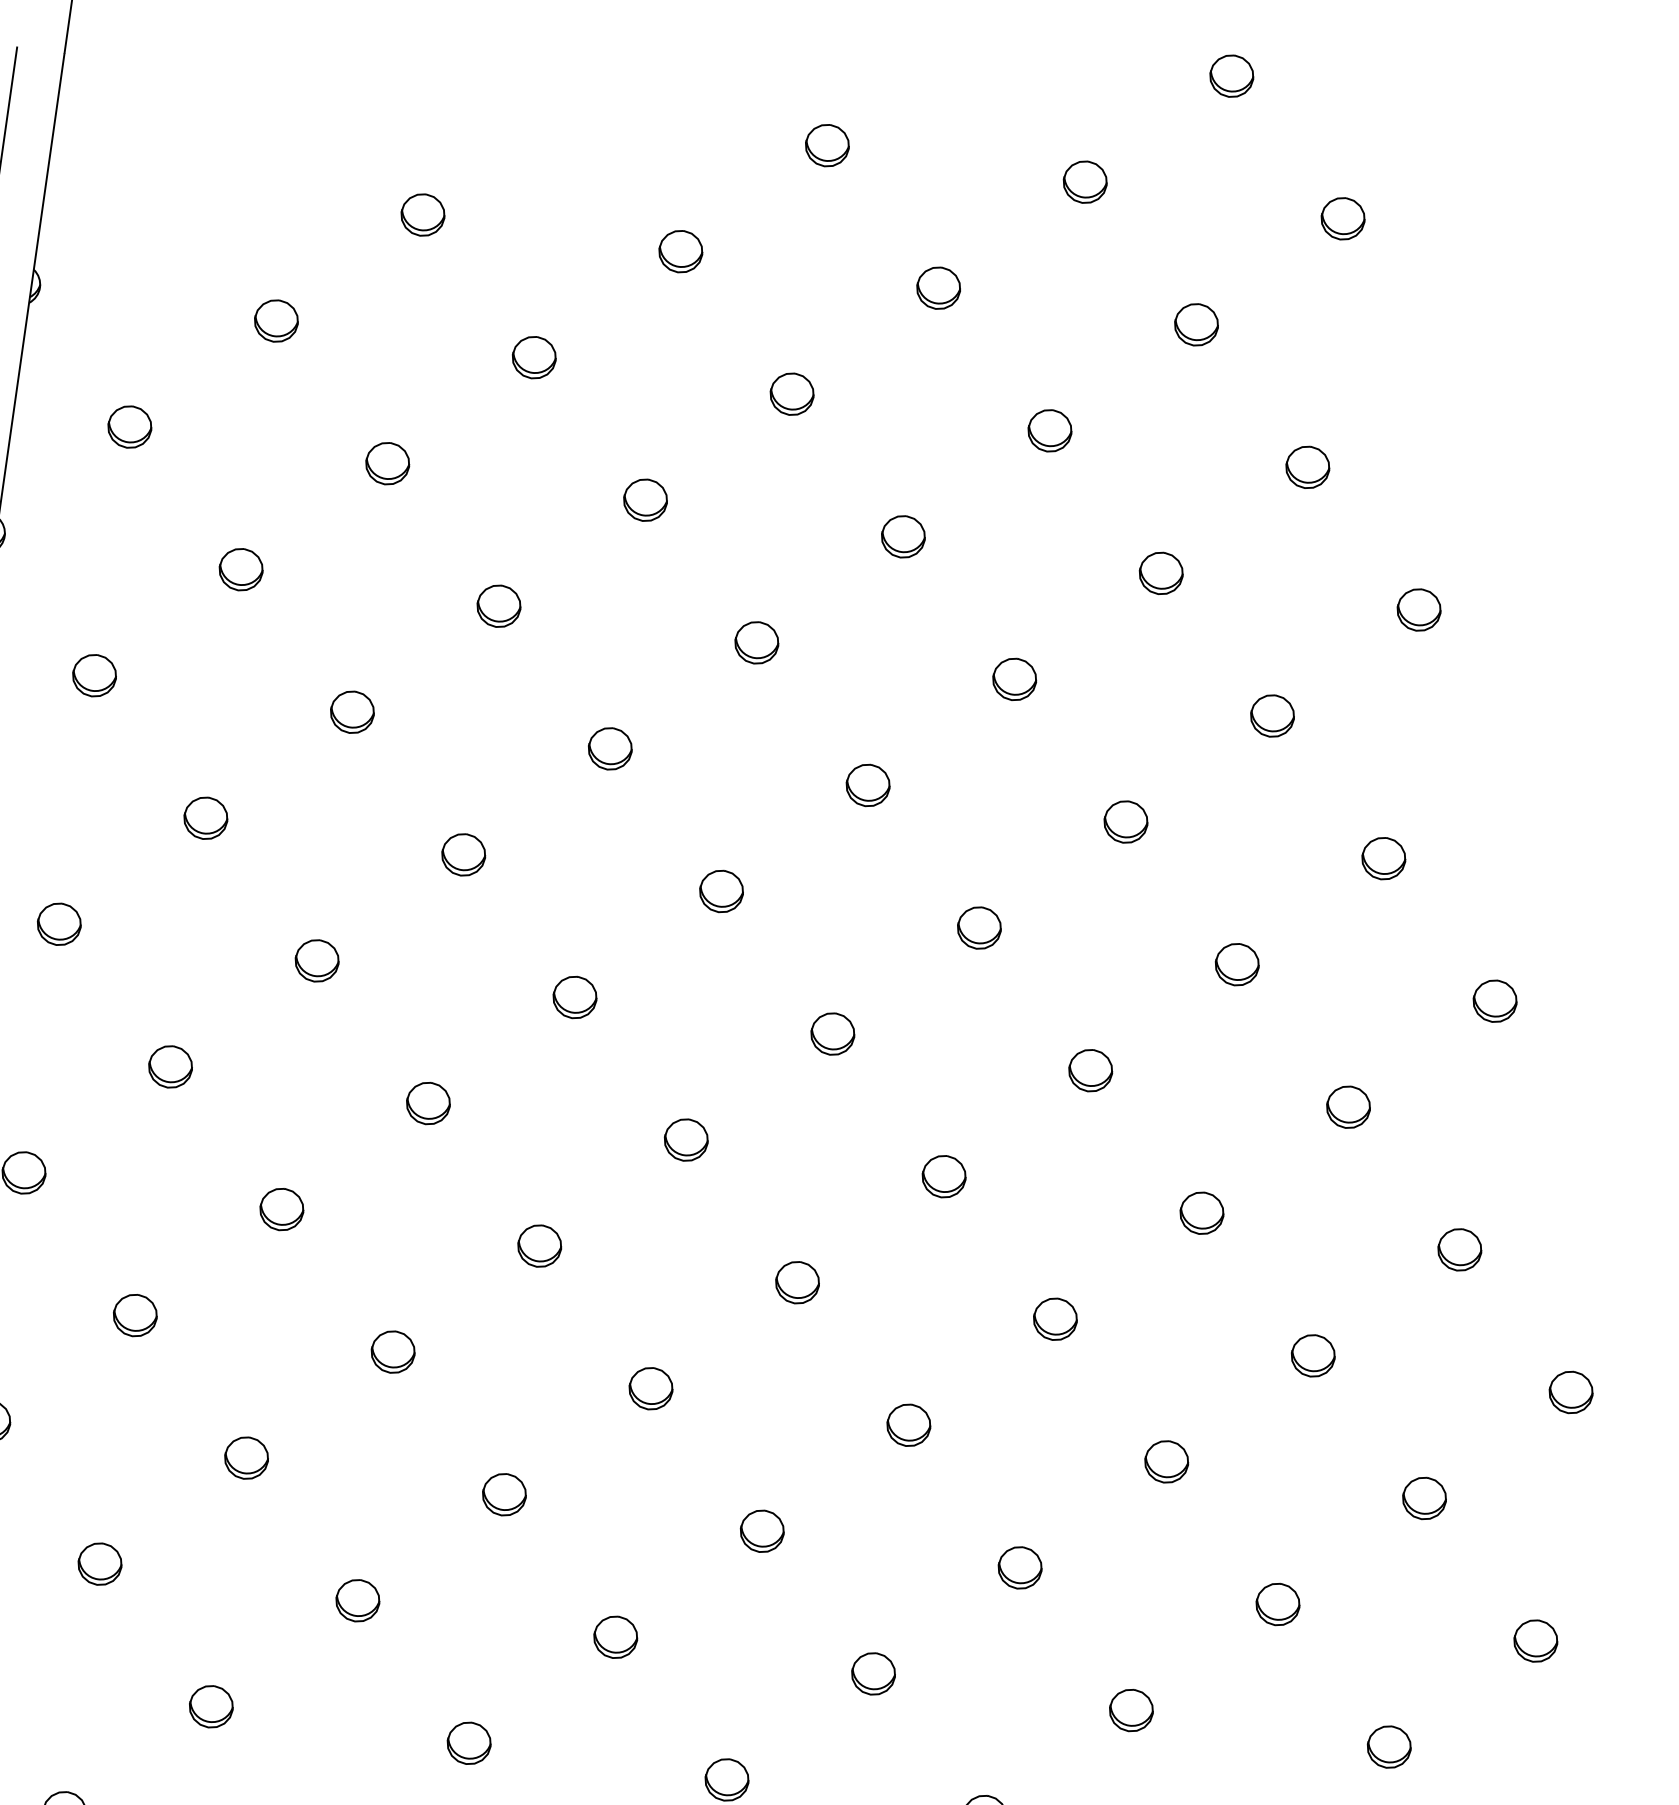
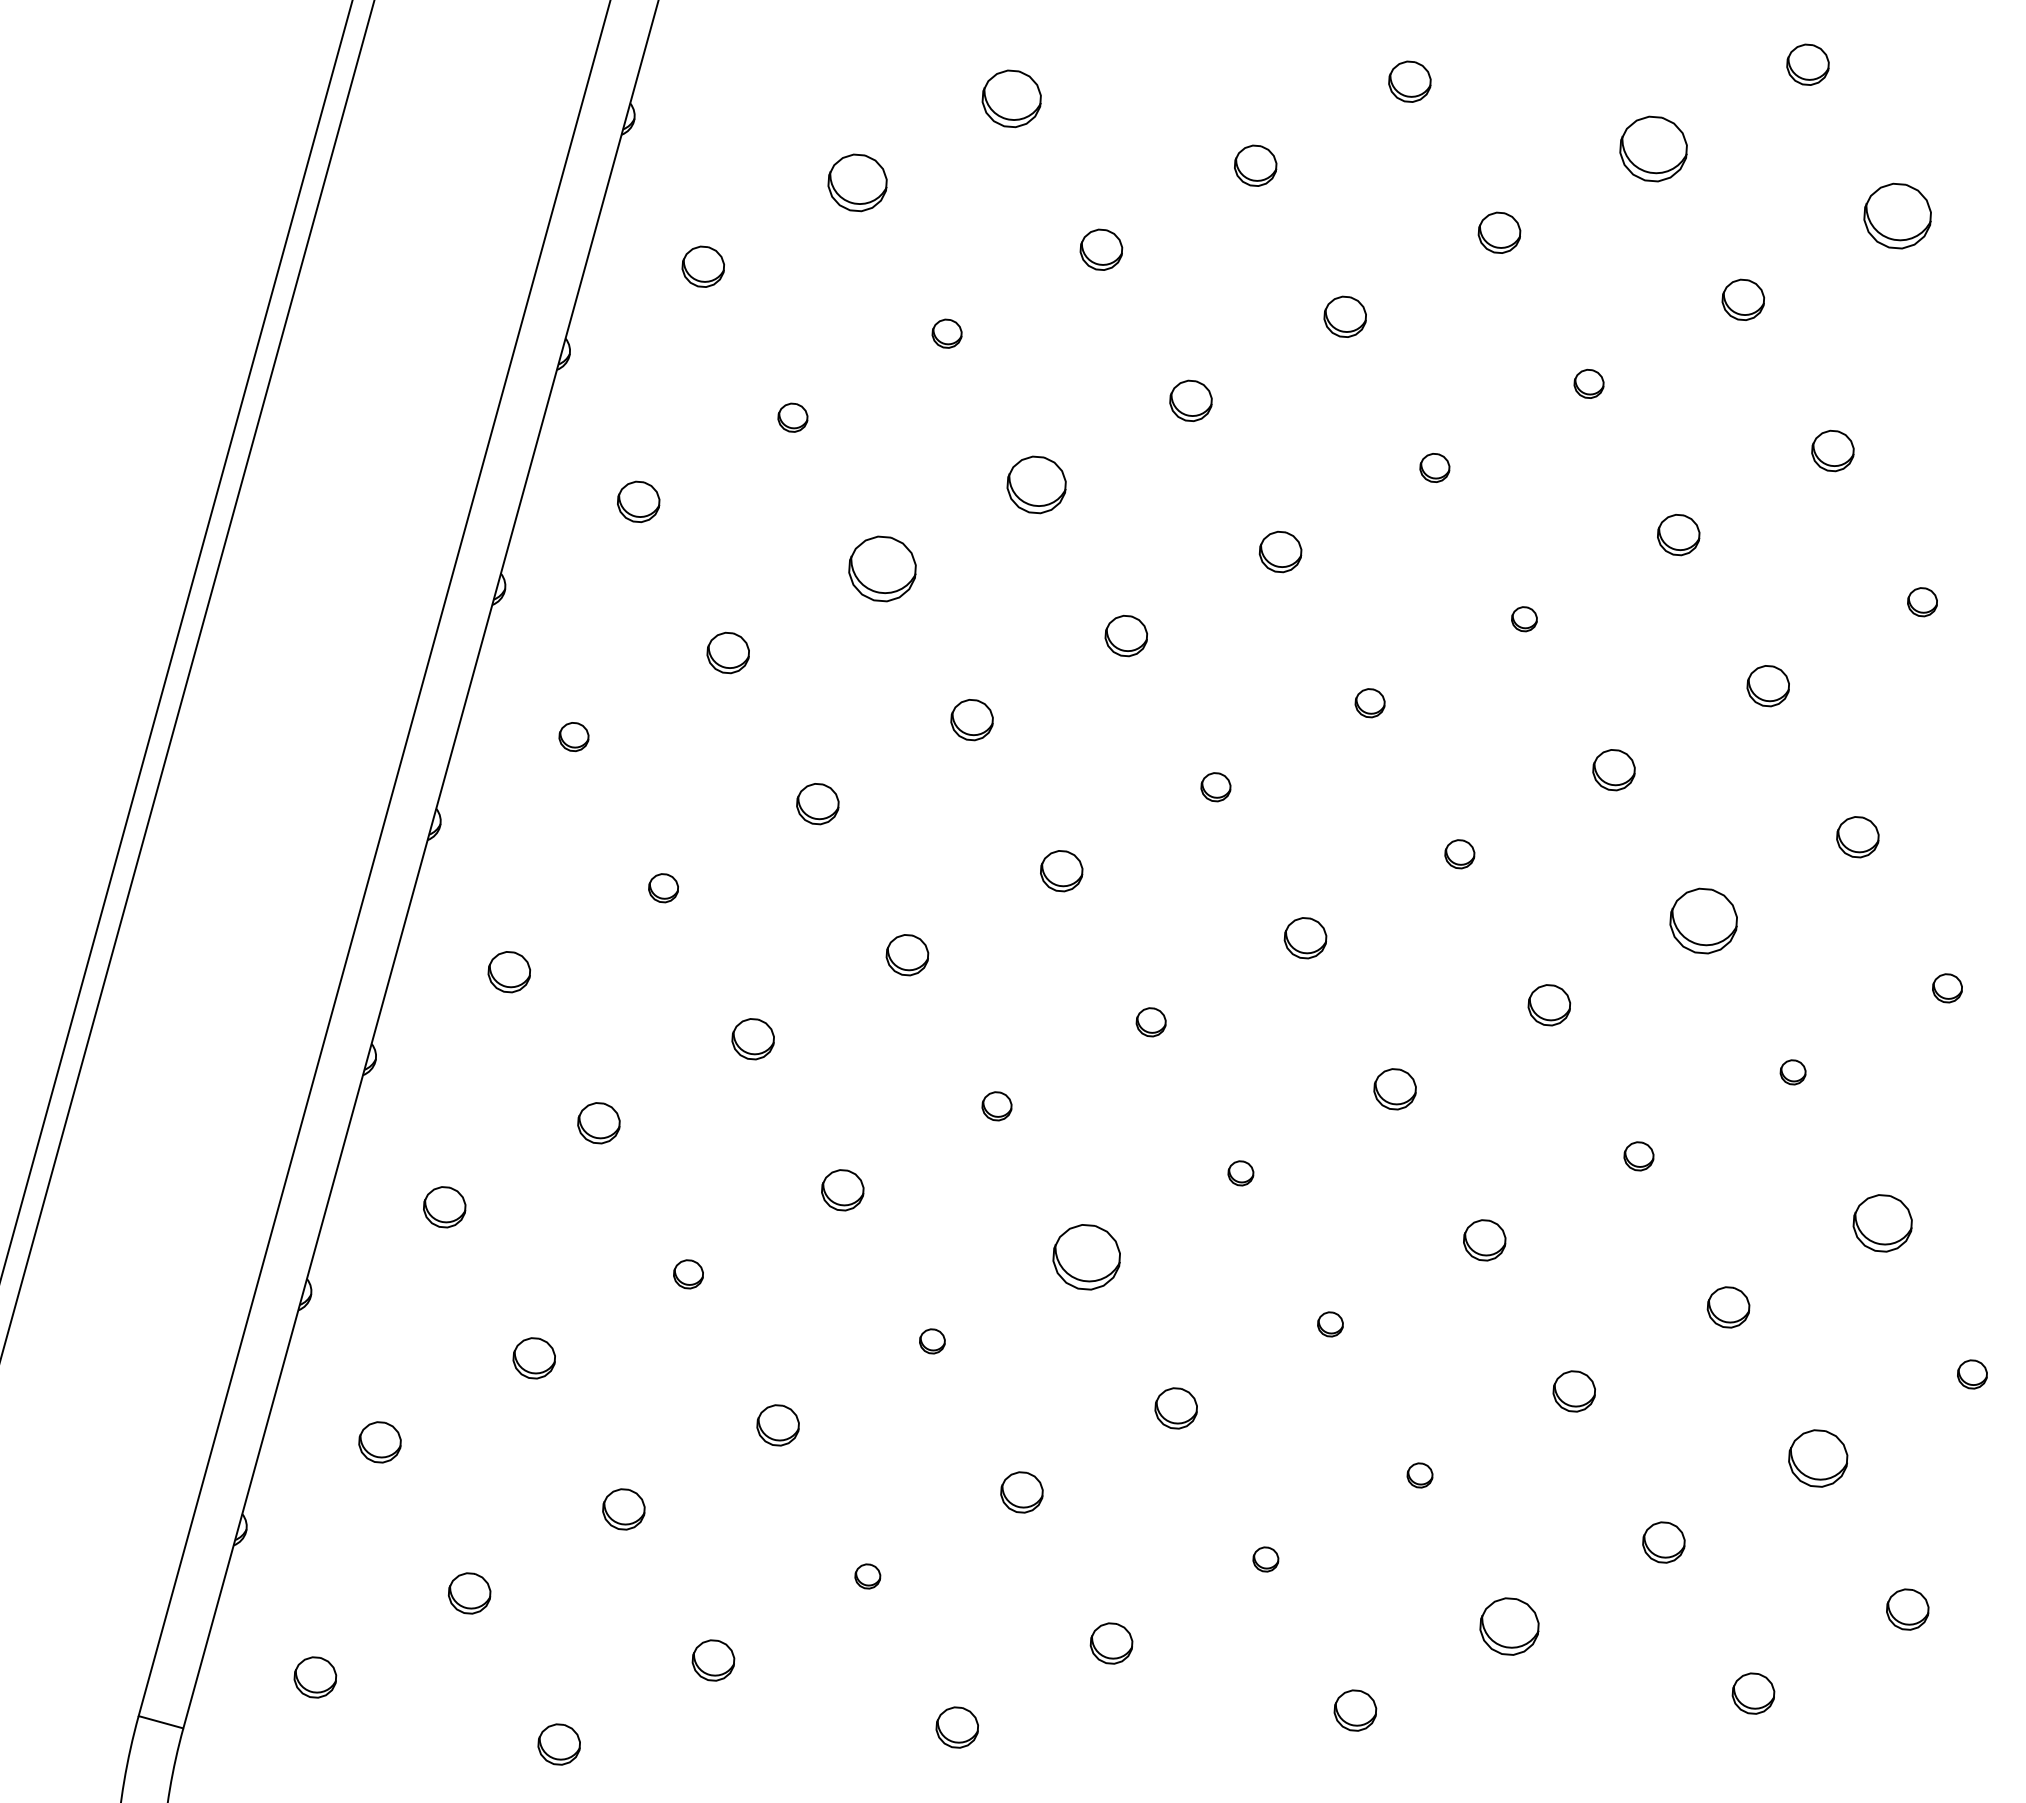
part: (1084, 181) -> (1653, 148), size x1.6
part: (422, 214) -> (1011, 98), size x1.4
part: (1342, 218) -> (1897, 215), size x1.6
part: (276, 320) -> (857, 182), size x1.4
part: (1049, 430) -> (1588, 383), size x0.7
part: (386, 463) -> (946, 333), size x0.7
part: (902, 536) -> (1434, 467), size x0.7
part: (240, 569) -> (792, 417), size x0.7
part: (498, 605) -> (1036, 484), size x1.4
part: (1419, 610) -> (1922, 602), size x0.7
part: (1014, 679) -> (1524, 619), size x0.6
part: (352, 711) -> (882, 568), size x1.6
part: (867, 785) -> (1369, 703), size x0.7
part: (721, 891) -> (1215, 787), size x0.7
part: (58, 923) -> (573, 736), size x0.7
part: (979, 928) -> (1459, 854), size x0.7
part: (1237, 964) -> (1703, 921), size x1.6
part: (1495, 1001) -> (1947, 988), size x0.7
part: (170, 1067) -> (663, 888), size x0.7
part: (1347, 1107) -> (1792, 1072), size x0.6
part: (685, 1140) -> (1150, 1022), size x0.7
part: (1201, 1213) -> (1638, 1156), size x0.7
part: (539, 1246) -> (996, 1106), size x0.7
part: (1459, 1249) -> (1882, 1223), size x1.4
part: (797, 1282) -> (1240, 1173), size x0.6
part: (650, 1388) -> (1086, 1257), size x1.6
part: (1571, 1392) -> (1972, 1374), size x0.7
part: (908, 1425) -> (1330, 1324), size x0.6
part: (246, 1458) -> (688, 1274), size x0.7
part: (504, 1494) -> (932, 1341), size x0.6
part: (1423, 1498) -> (1817, 1458), size x1.4
part: (1019, 1567) -> (1419, 1475), size x0.6
part: (873, 1673) -> (1265, 1559), size x0.6
part: (1131, 1710) -> (1509, 1626), size x1.4
part: (468, 1743) -> (867, 1576), size x0.6

